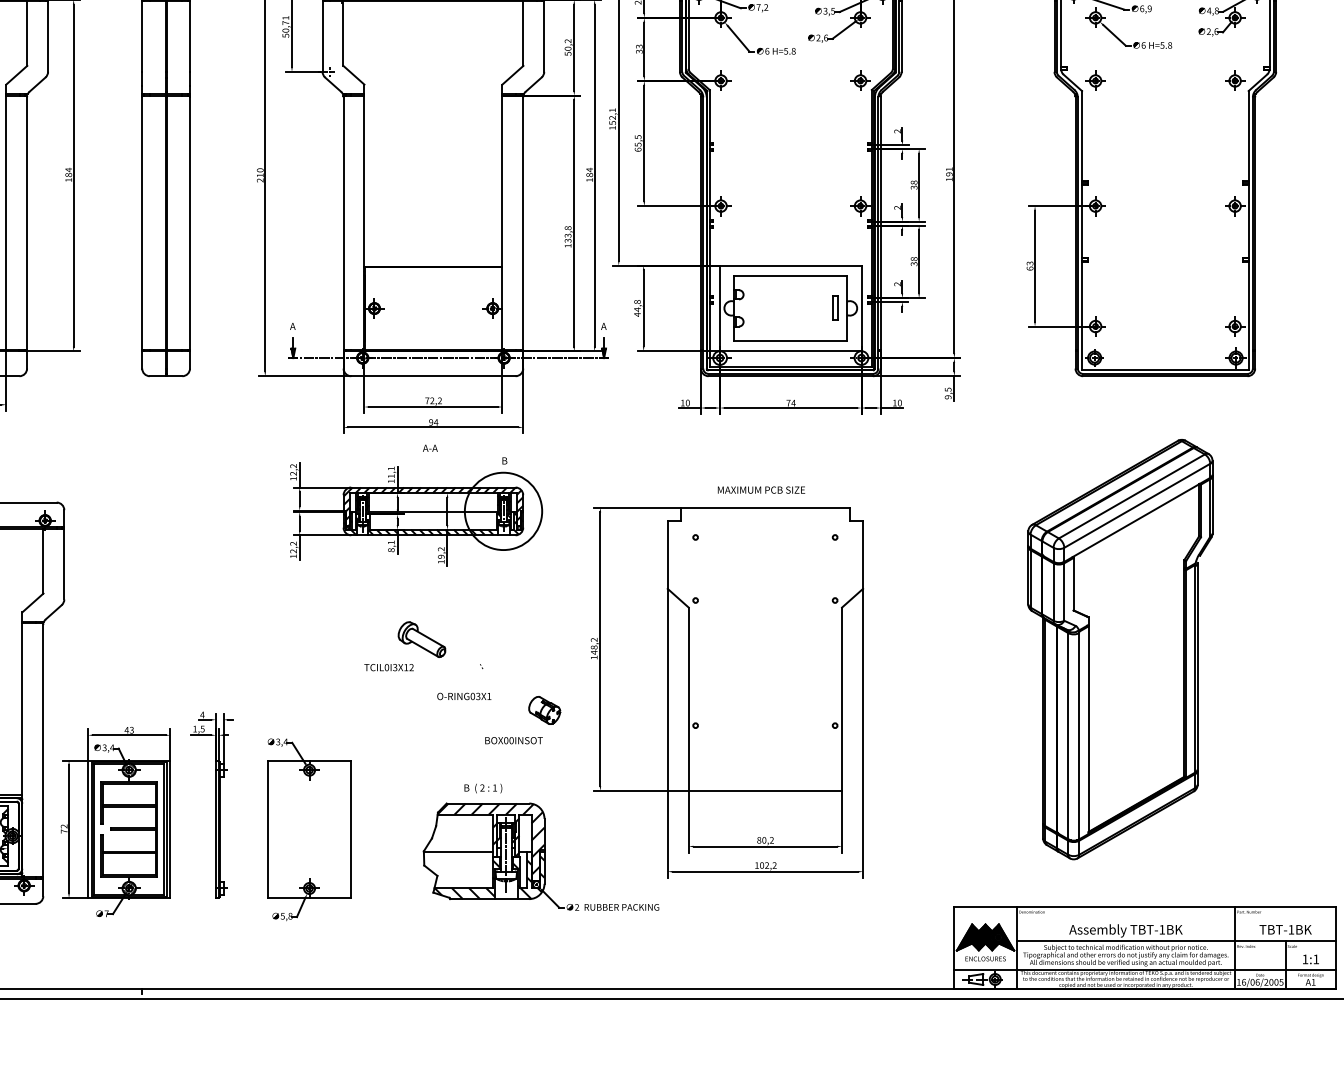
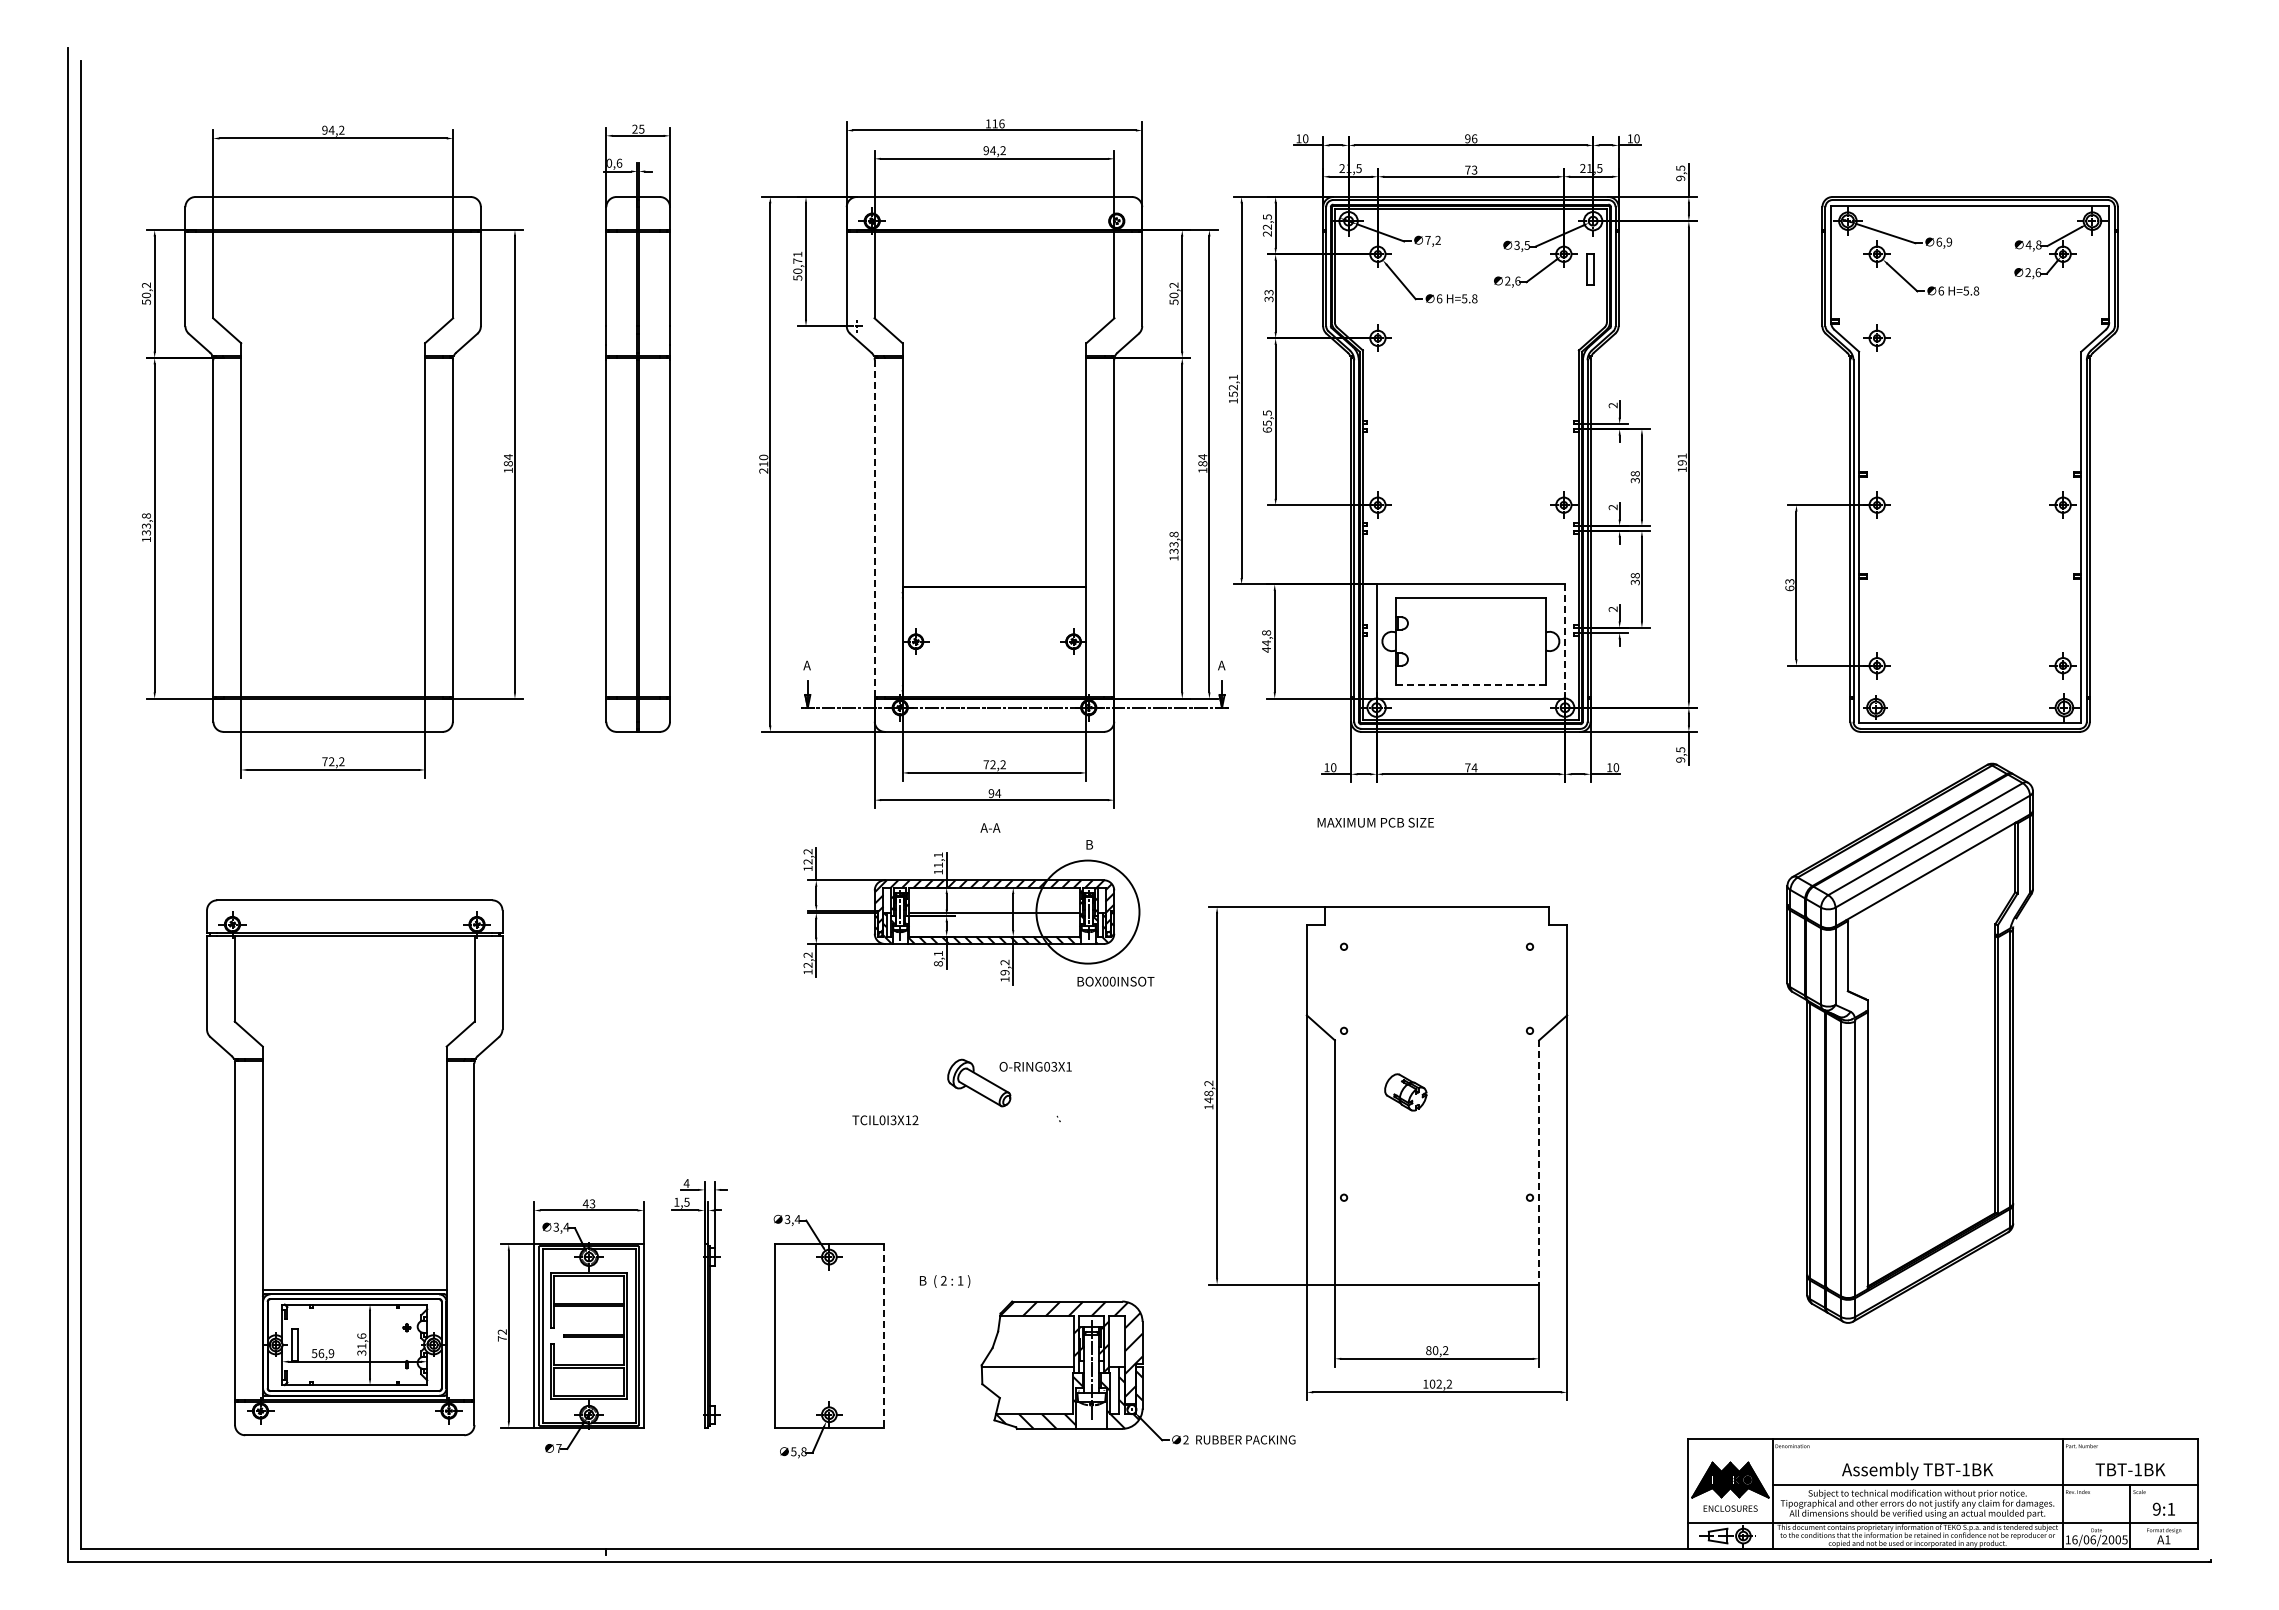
part: (860, 80) -> (1563, 337), removed
part: (1234, 80) -> (2062, 337), removed
line: (343, 223) -> (874, 528), solid -> dashed
part: (835, 308) -> (1590, 269), moved
line: (861, 308) -> (1565, 641), solid -> dashed
line: (790, 341) -> (1470, 685), solid -> dashed
text: (761, 489) -> (1375, 822), moved
part: (1119, 648) -> (1909, 1042), moved
text: (389, 667) -> (885, 1120), moved
text: (464, 696) -> (1035, 1066), moved
line: (842, 699) -> (1539, 1162), solid -> dashed
part: (544, 710) -> (1405, 1092), moved
text: (513, 740) -> (1115, 981), moved
text: (483, 788) -> (945, 1281), moved
line: (350, 829) -> (884, 1335), solid -> dashed
text: (1305, 958) -> (2156, 1508), 1:1 -> 9:1

